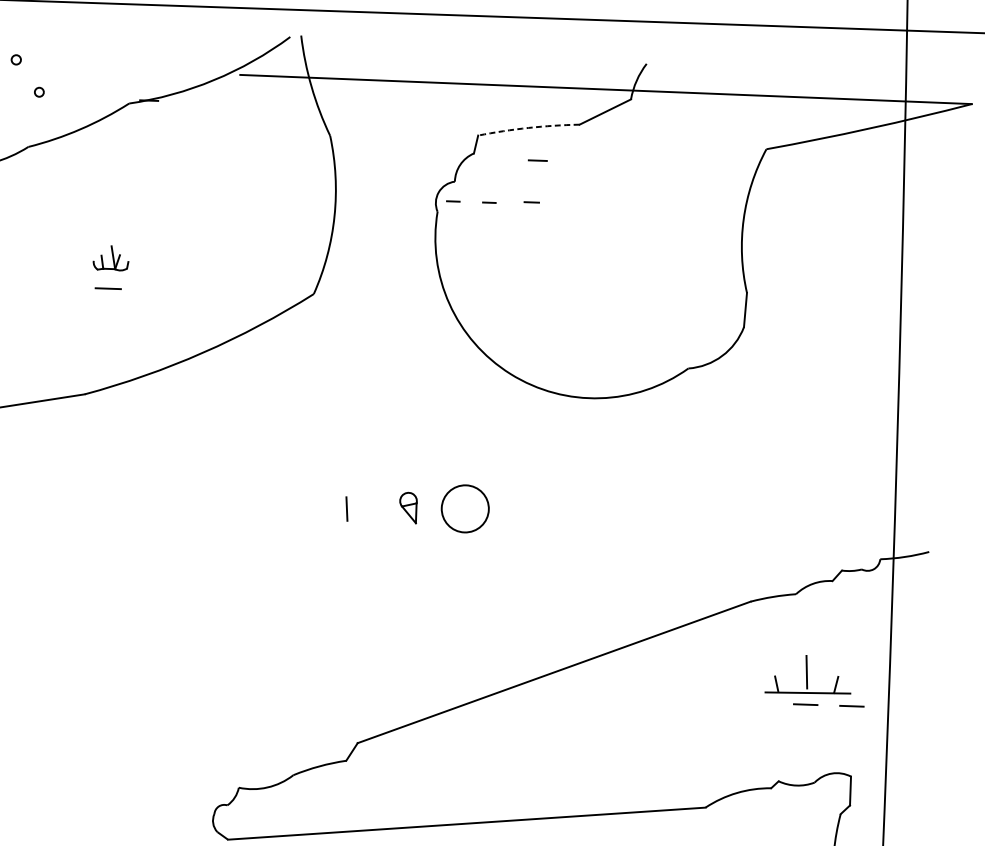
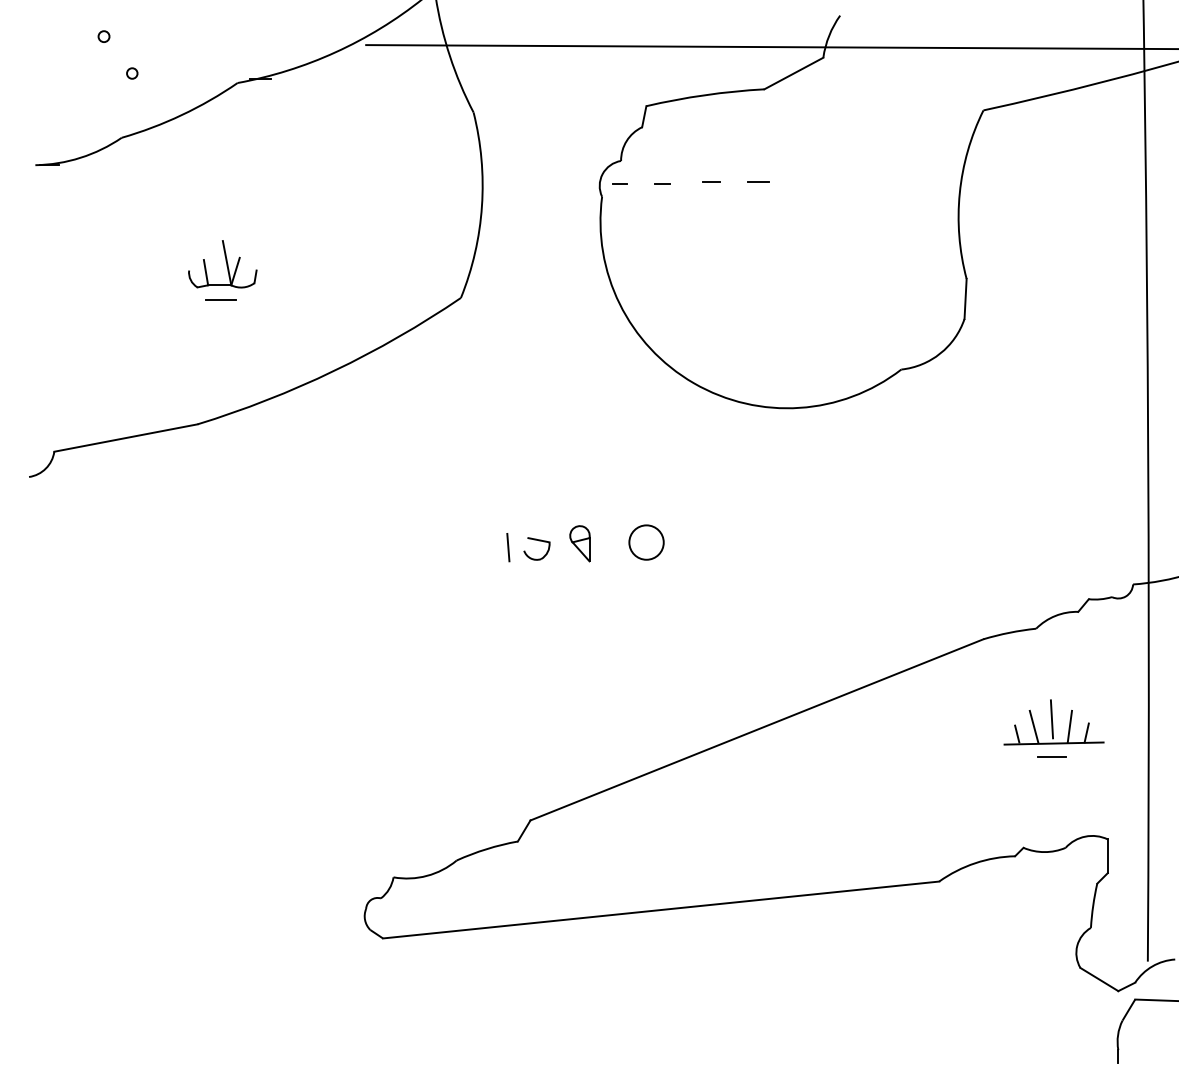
arc: (529, 128) -> (705, 95), dashed -> solid
line: (538, 160) -> (758, 181), moved
part: (110, 258) -> (222, 264), size x1.67
part: (372, 504) -> (538, 541), added
circle: (465, 508) -> (646, 542), size x0.62
line: (790, 677) -> (1033, 726), added
line: (821, 678) -> (1069, 726), added
line: (851, 705) -> (1105, 756), removed

